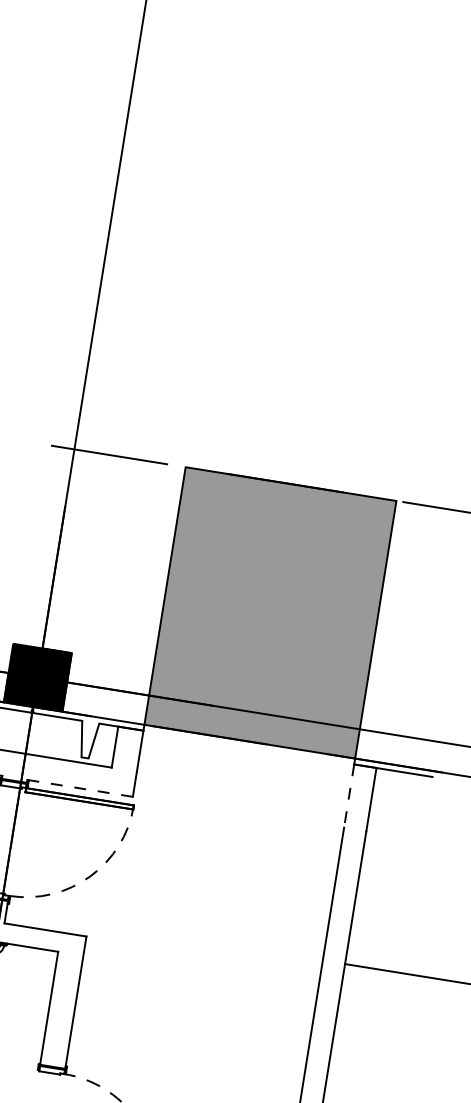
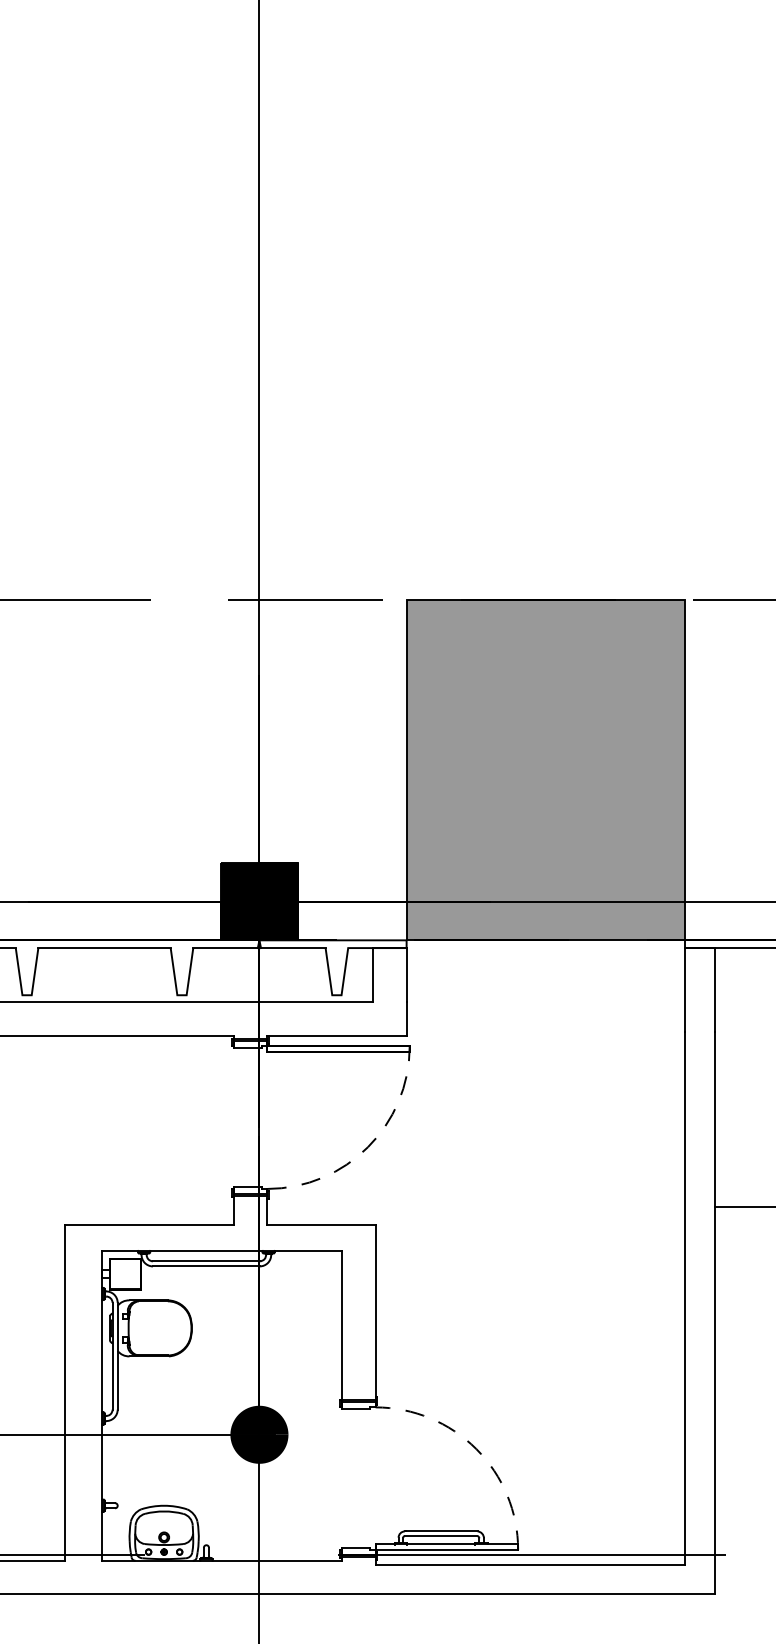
line: (79, 788) -> (336, 1035), dashed -> solid
line: (349, 795) -> (685, 989), dashed -> solid

